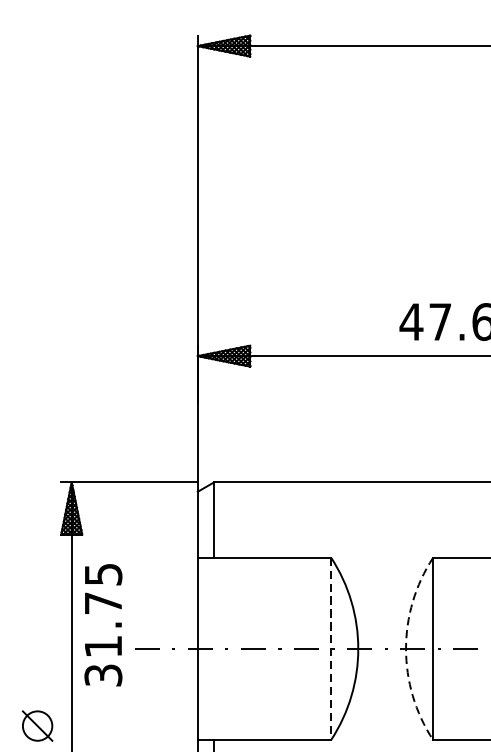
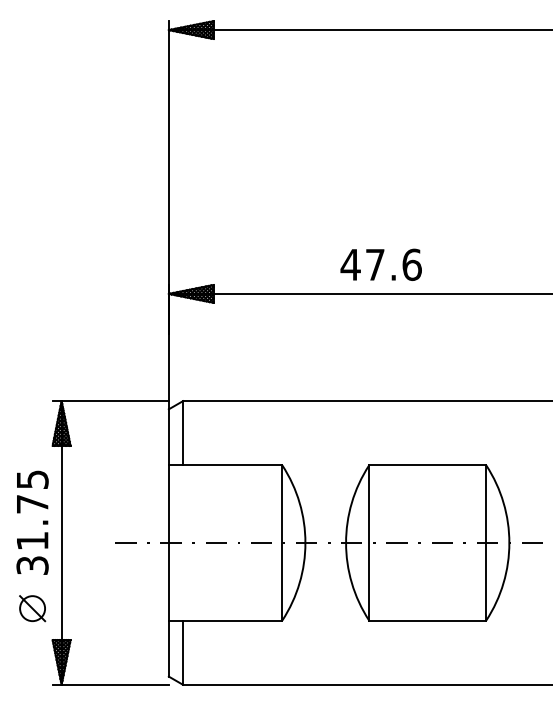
text: (103, 624) -> (32, 522), moved
line: (331, 648) -> (282, 542), dashed -> solid
arc: (406, 648) -> (346, 542), dashed -> solid

